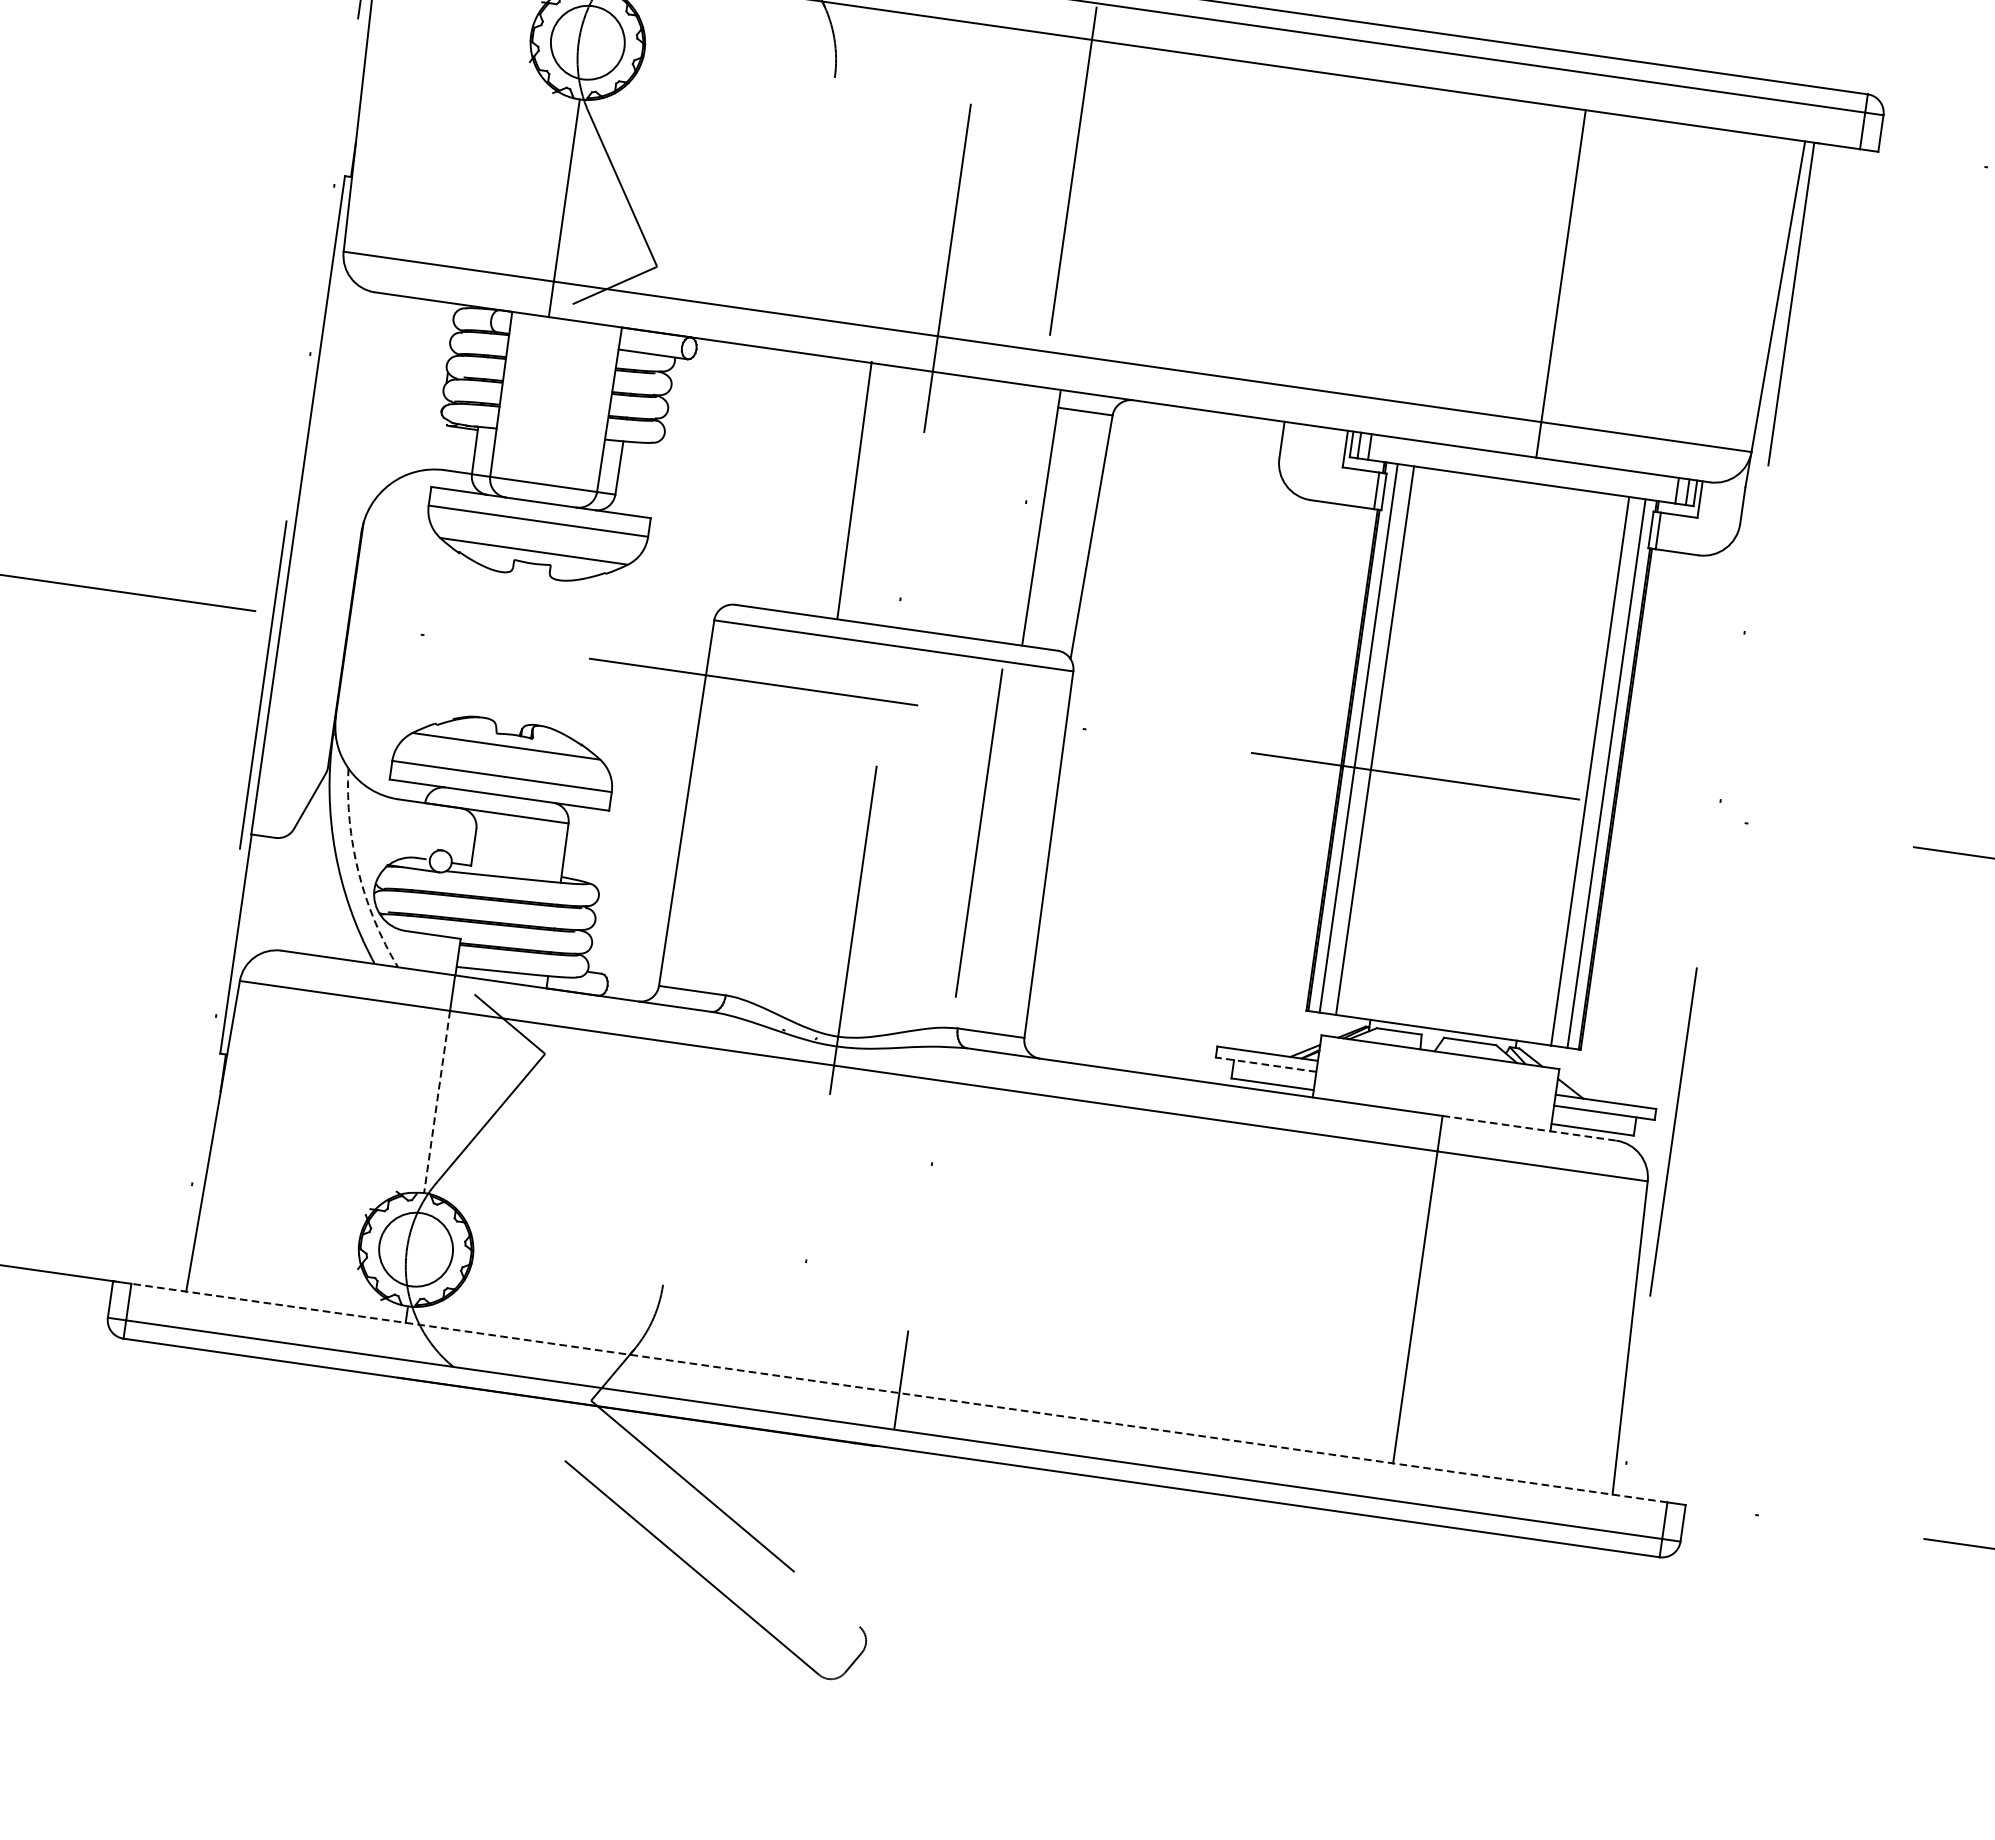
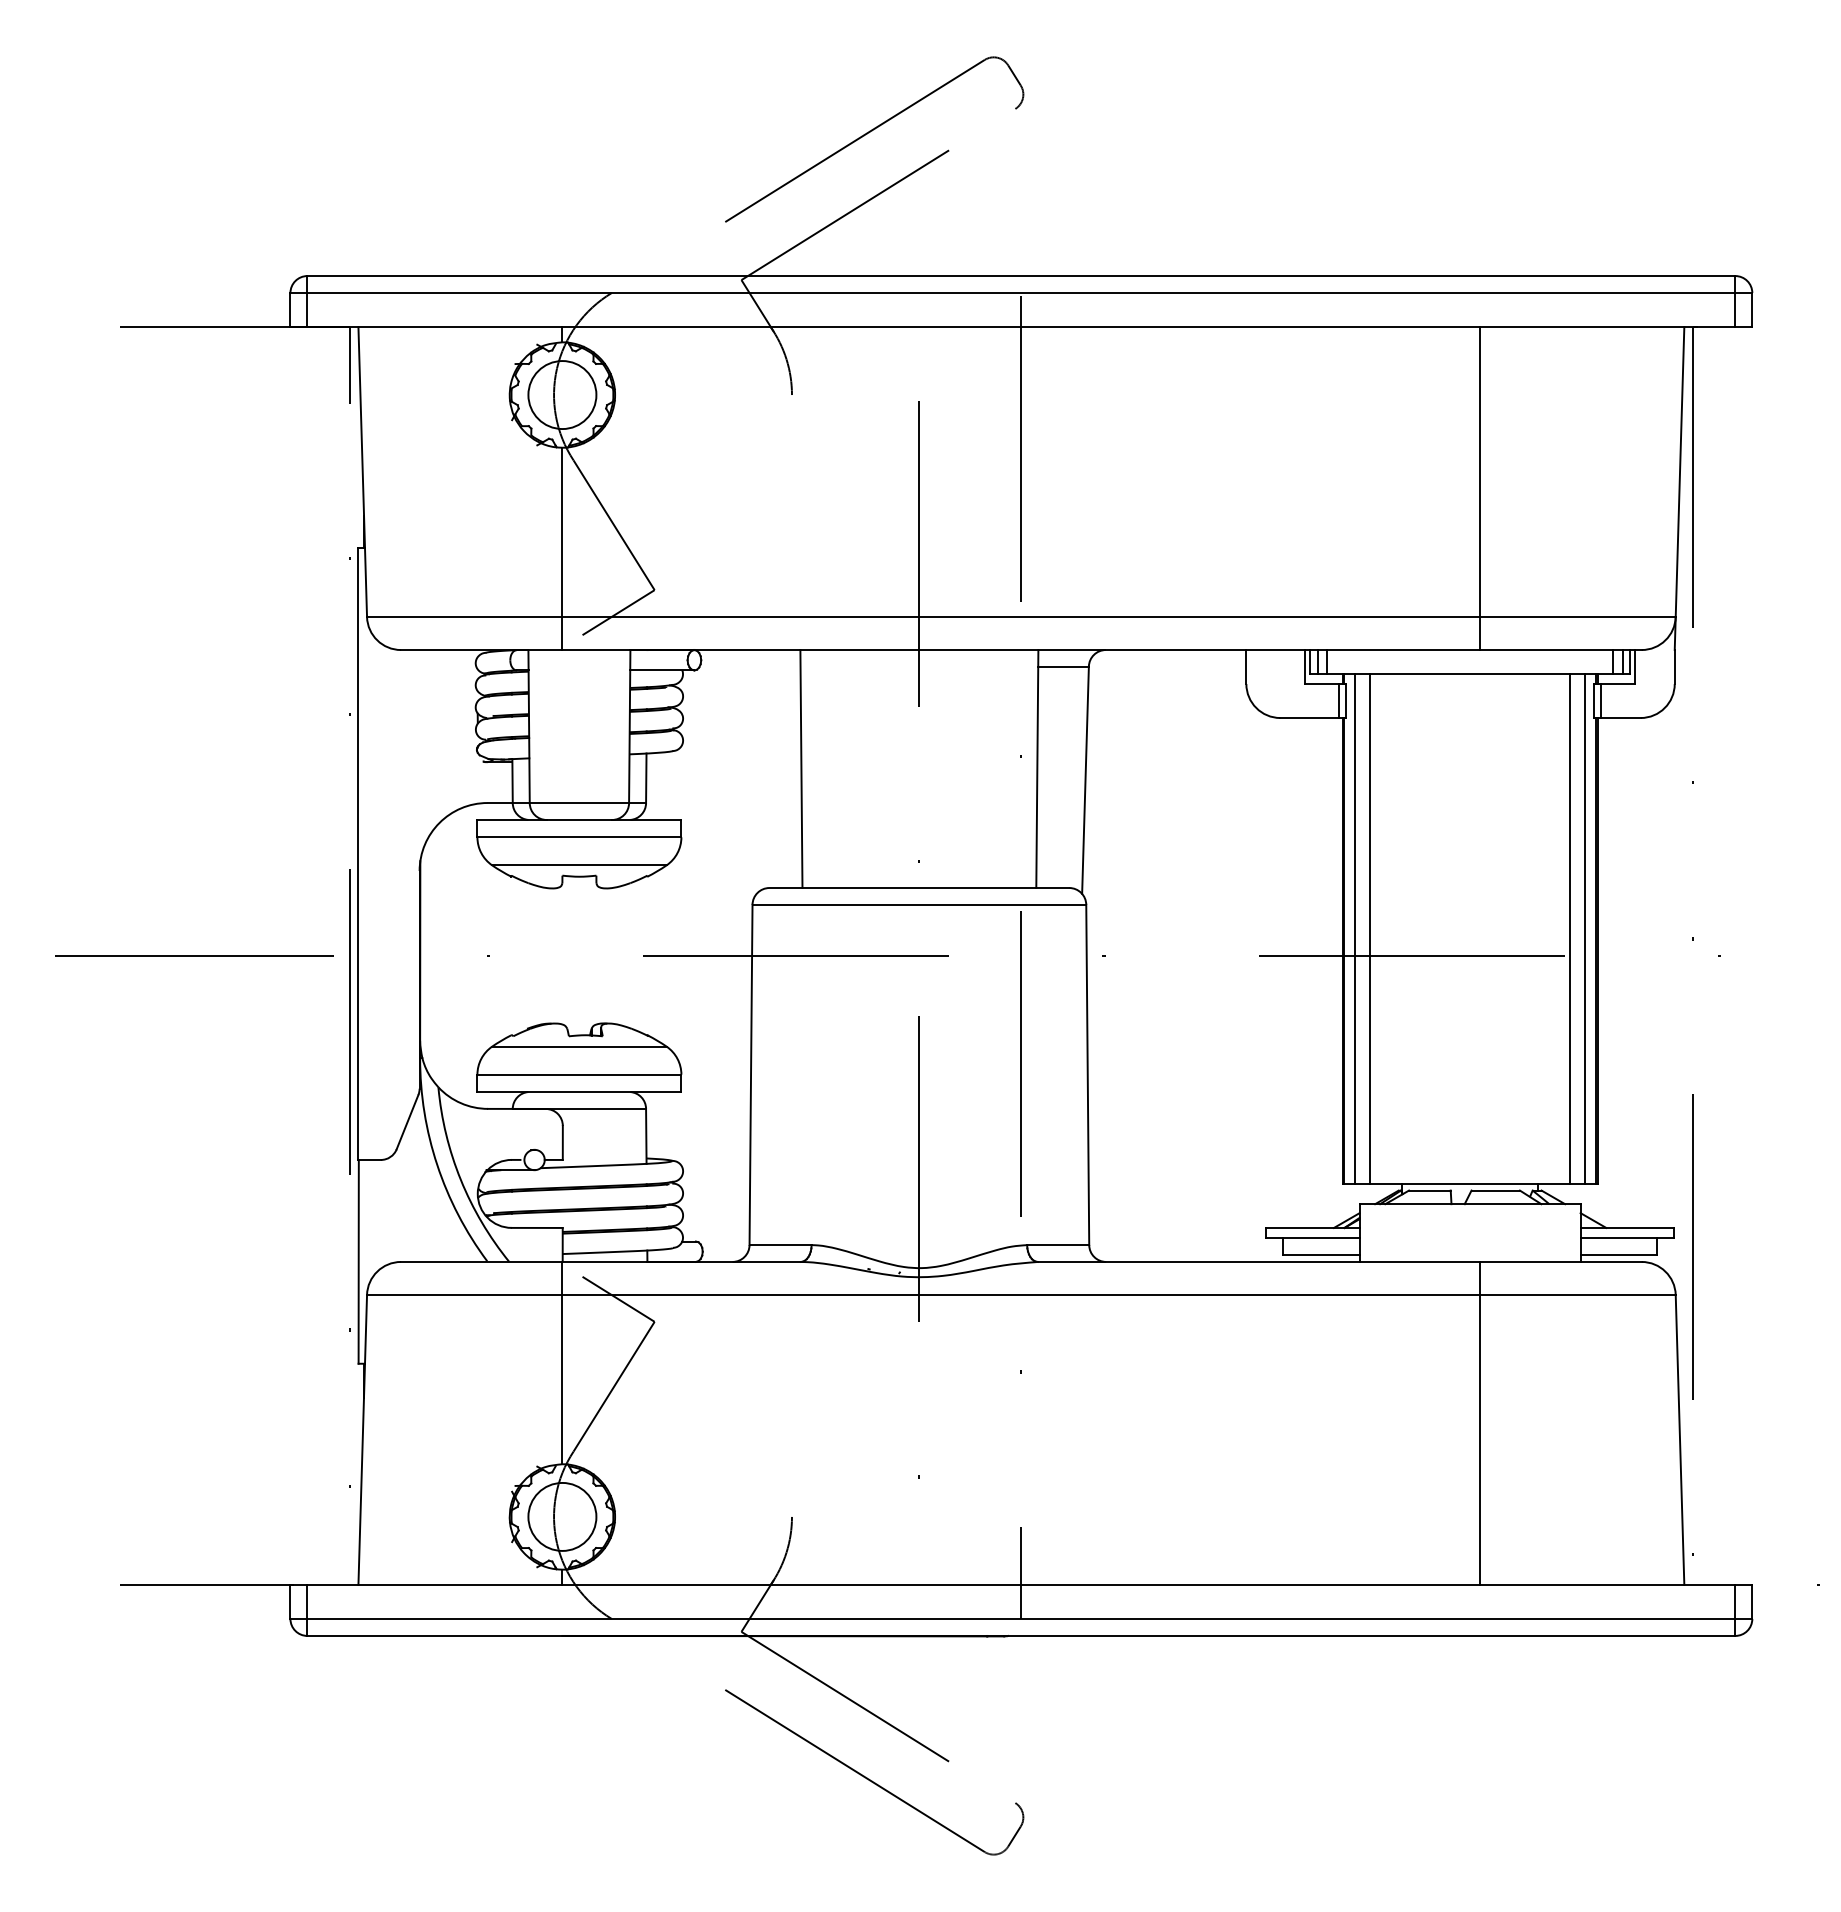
line: (854, 490) -> (801, 769), moved
arc: (358, 871) -> (460, 1179), dashed -> solid
line: (1265, 1064) -> (1312, 1238), dashed -> solid
line: (437, 1101) -> (562, 1379), dashed -> solid
line: (1529, 1127) -> (1561, 1261), dashed -> solid
line: (899, 1392) -> (1021, 1584), dashed -> solid

